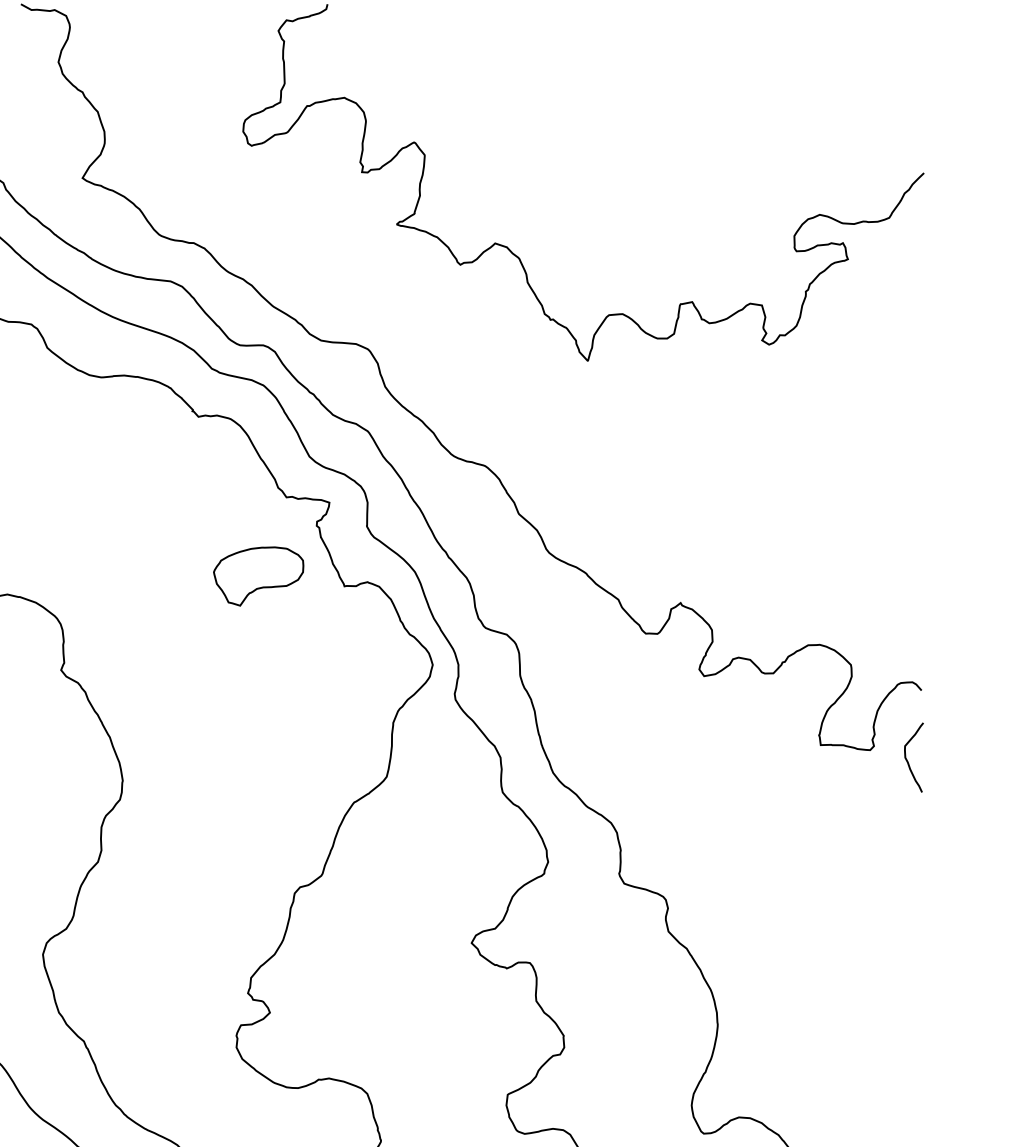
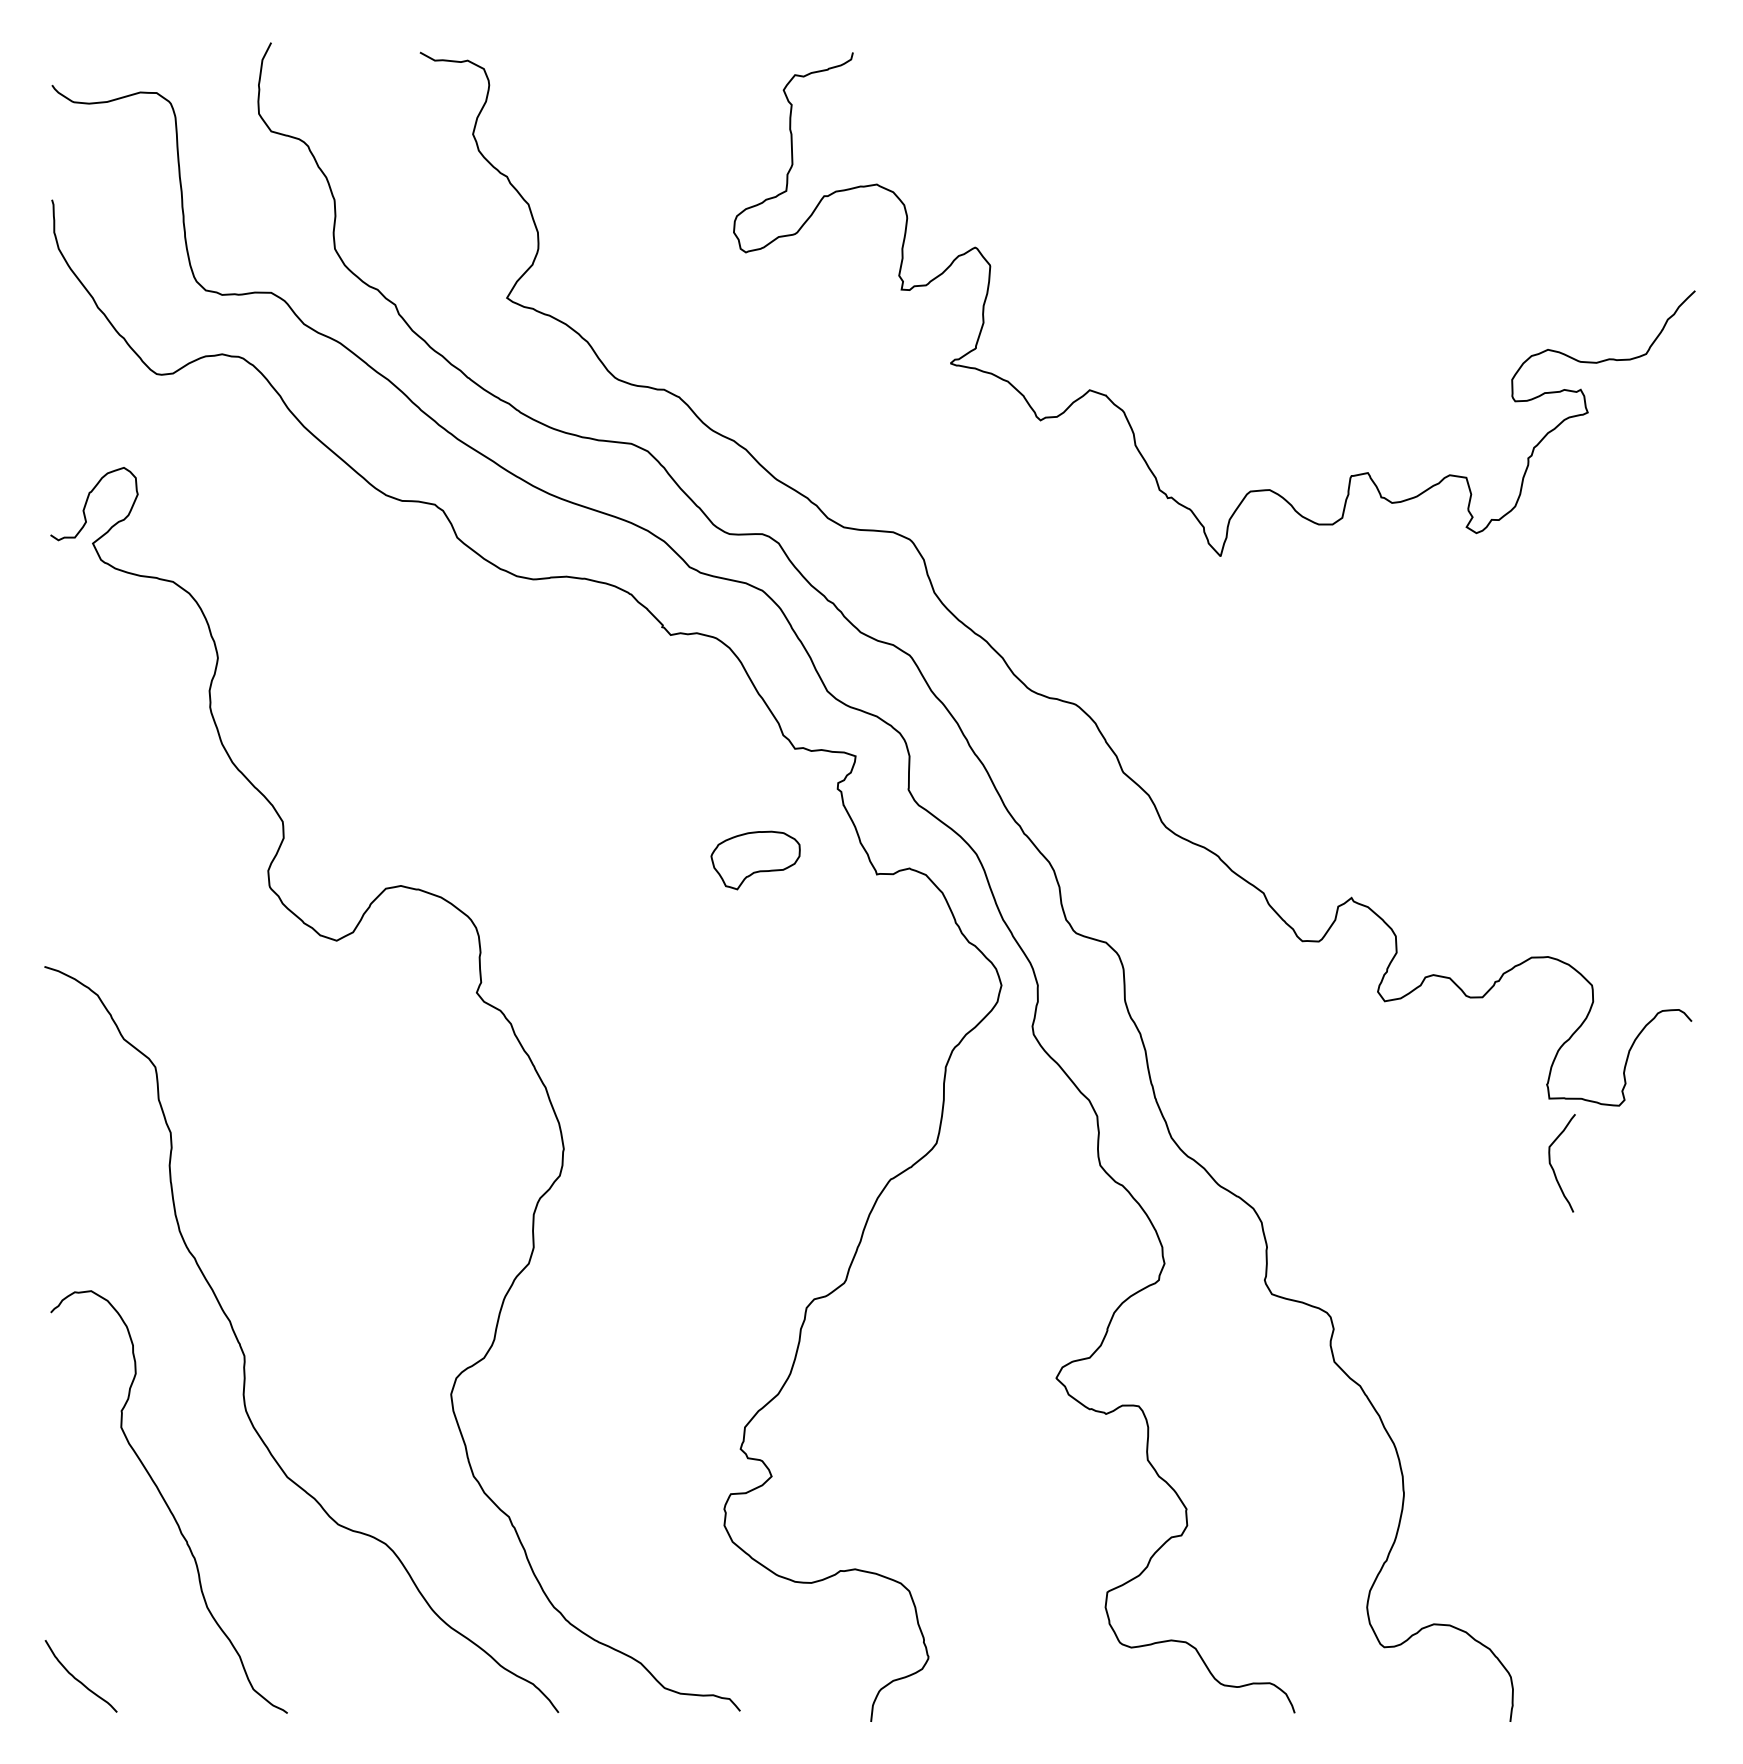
part: (258, 576) -> (755, 860), size x0.7
curve: (907, 760) -> (1553, 1167), moved

